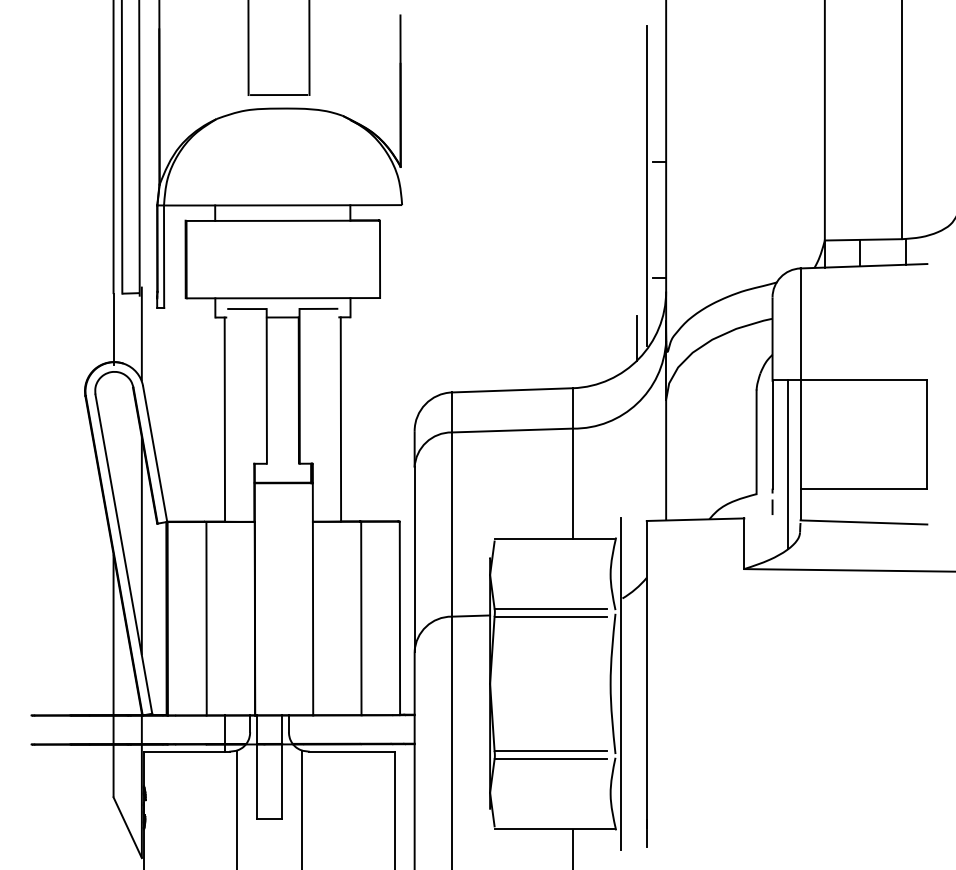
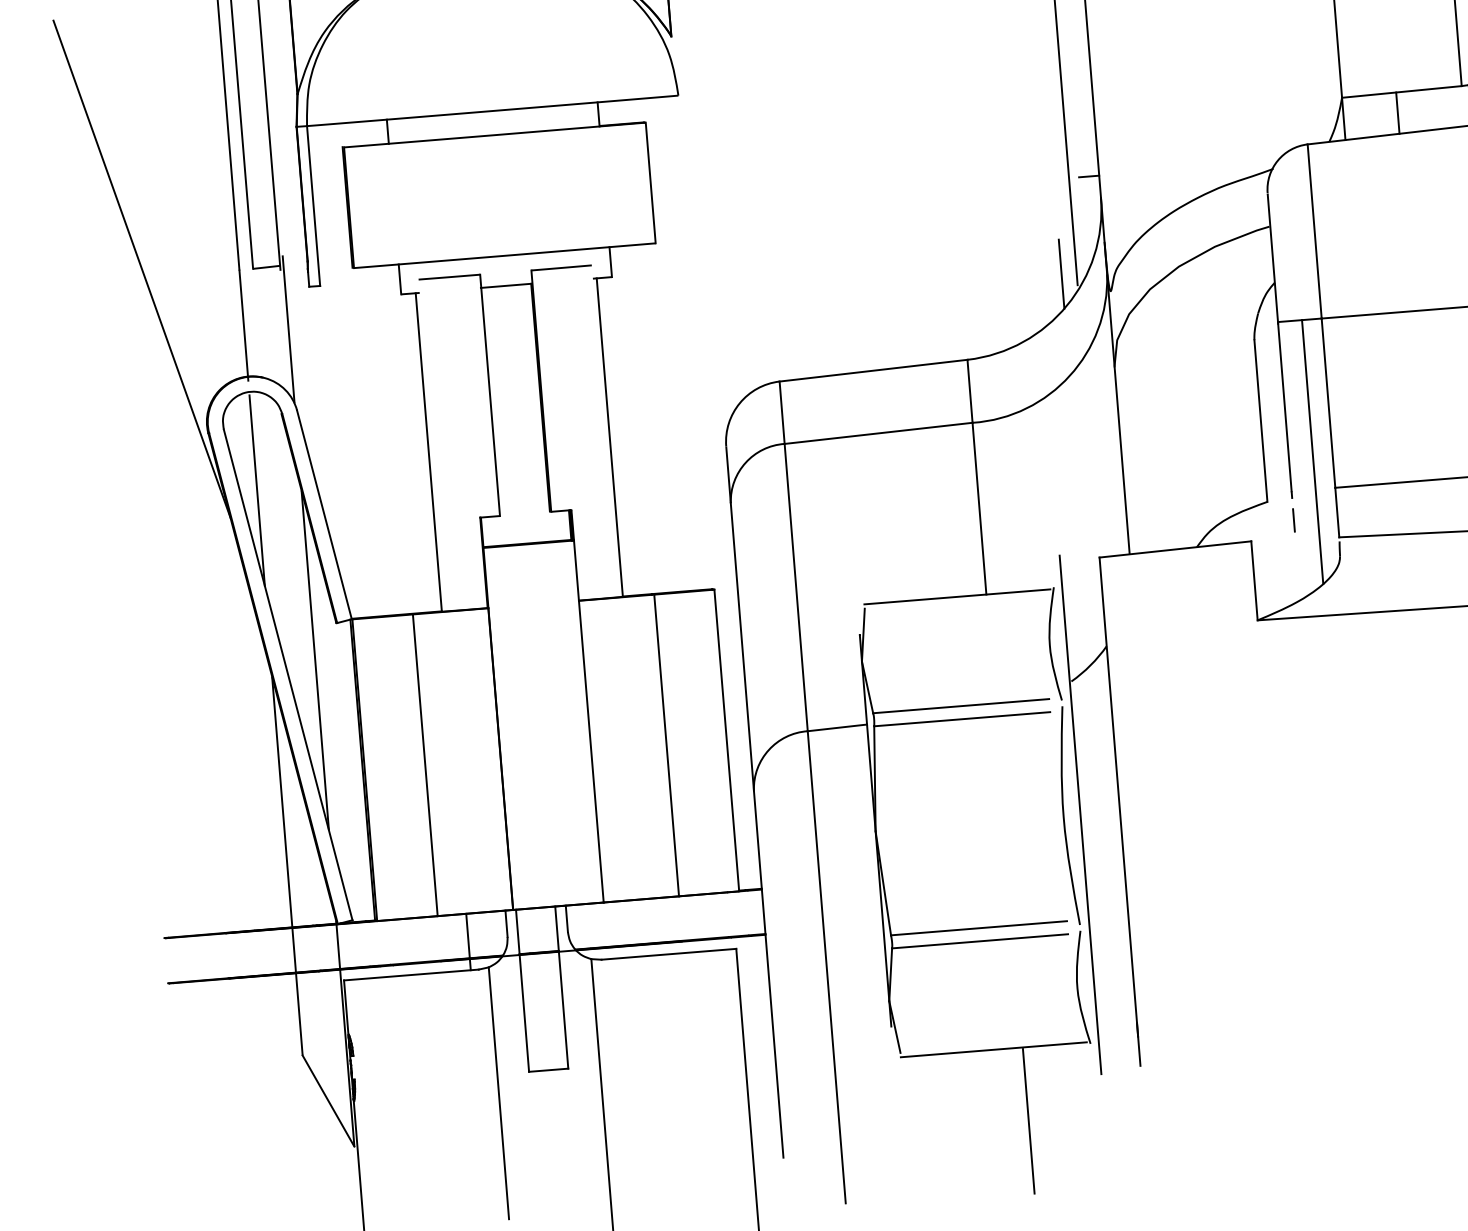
line: (51, 288) -> (141, 269), added
line: (113, 435) -> (257, 491), added

